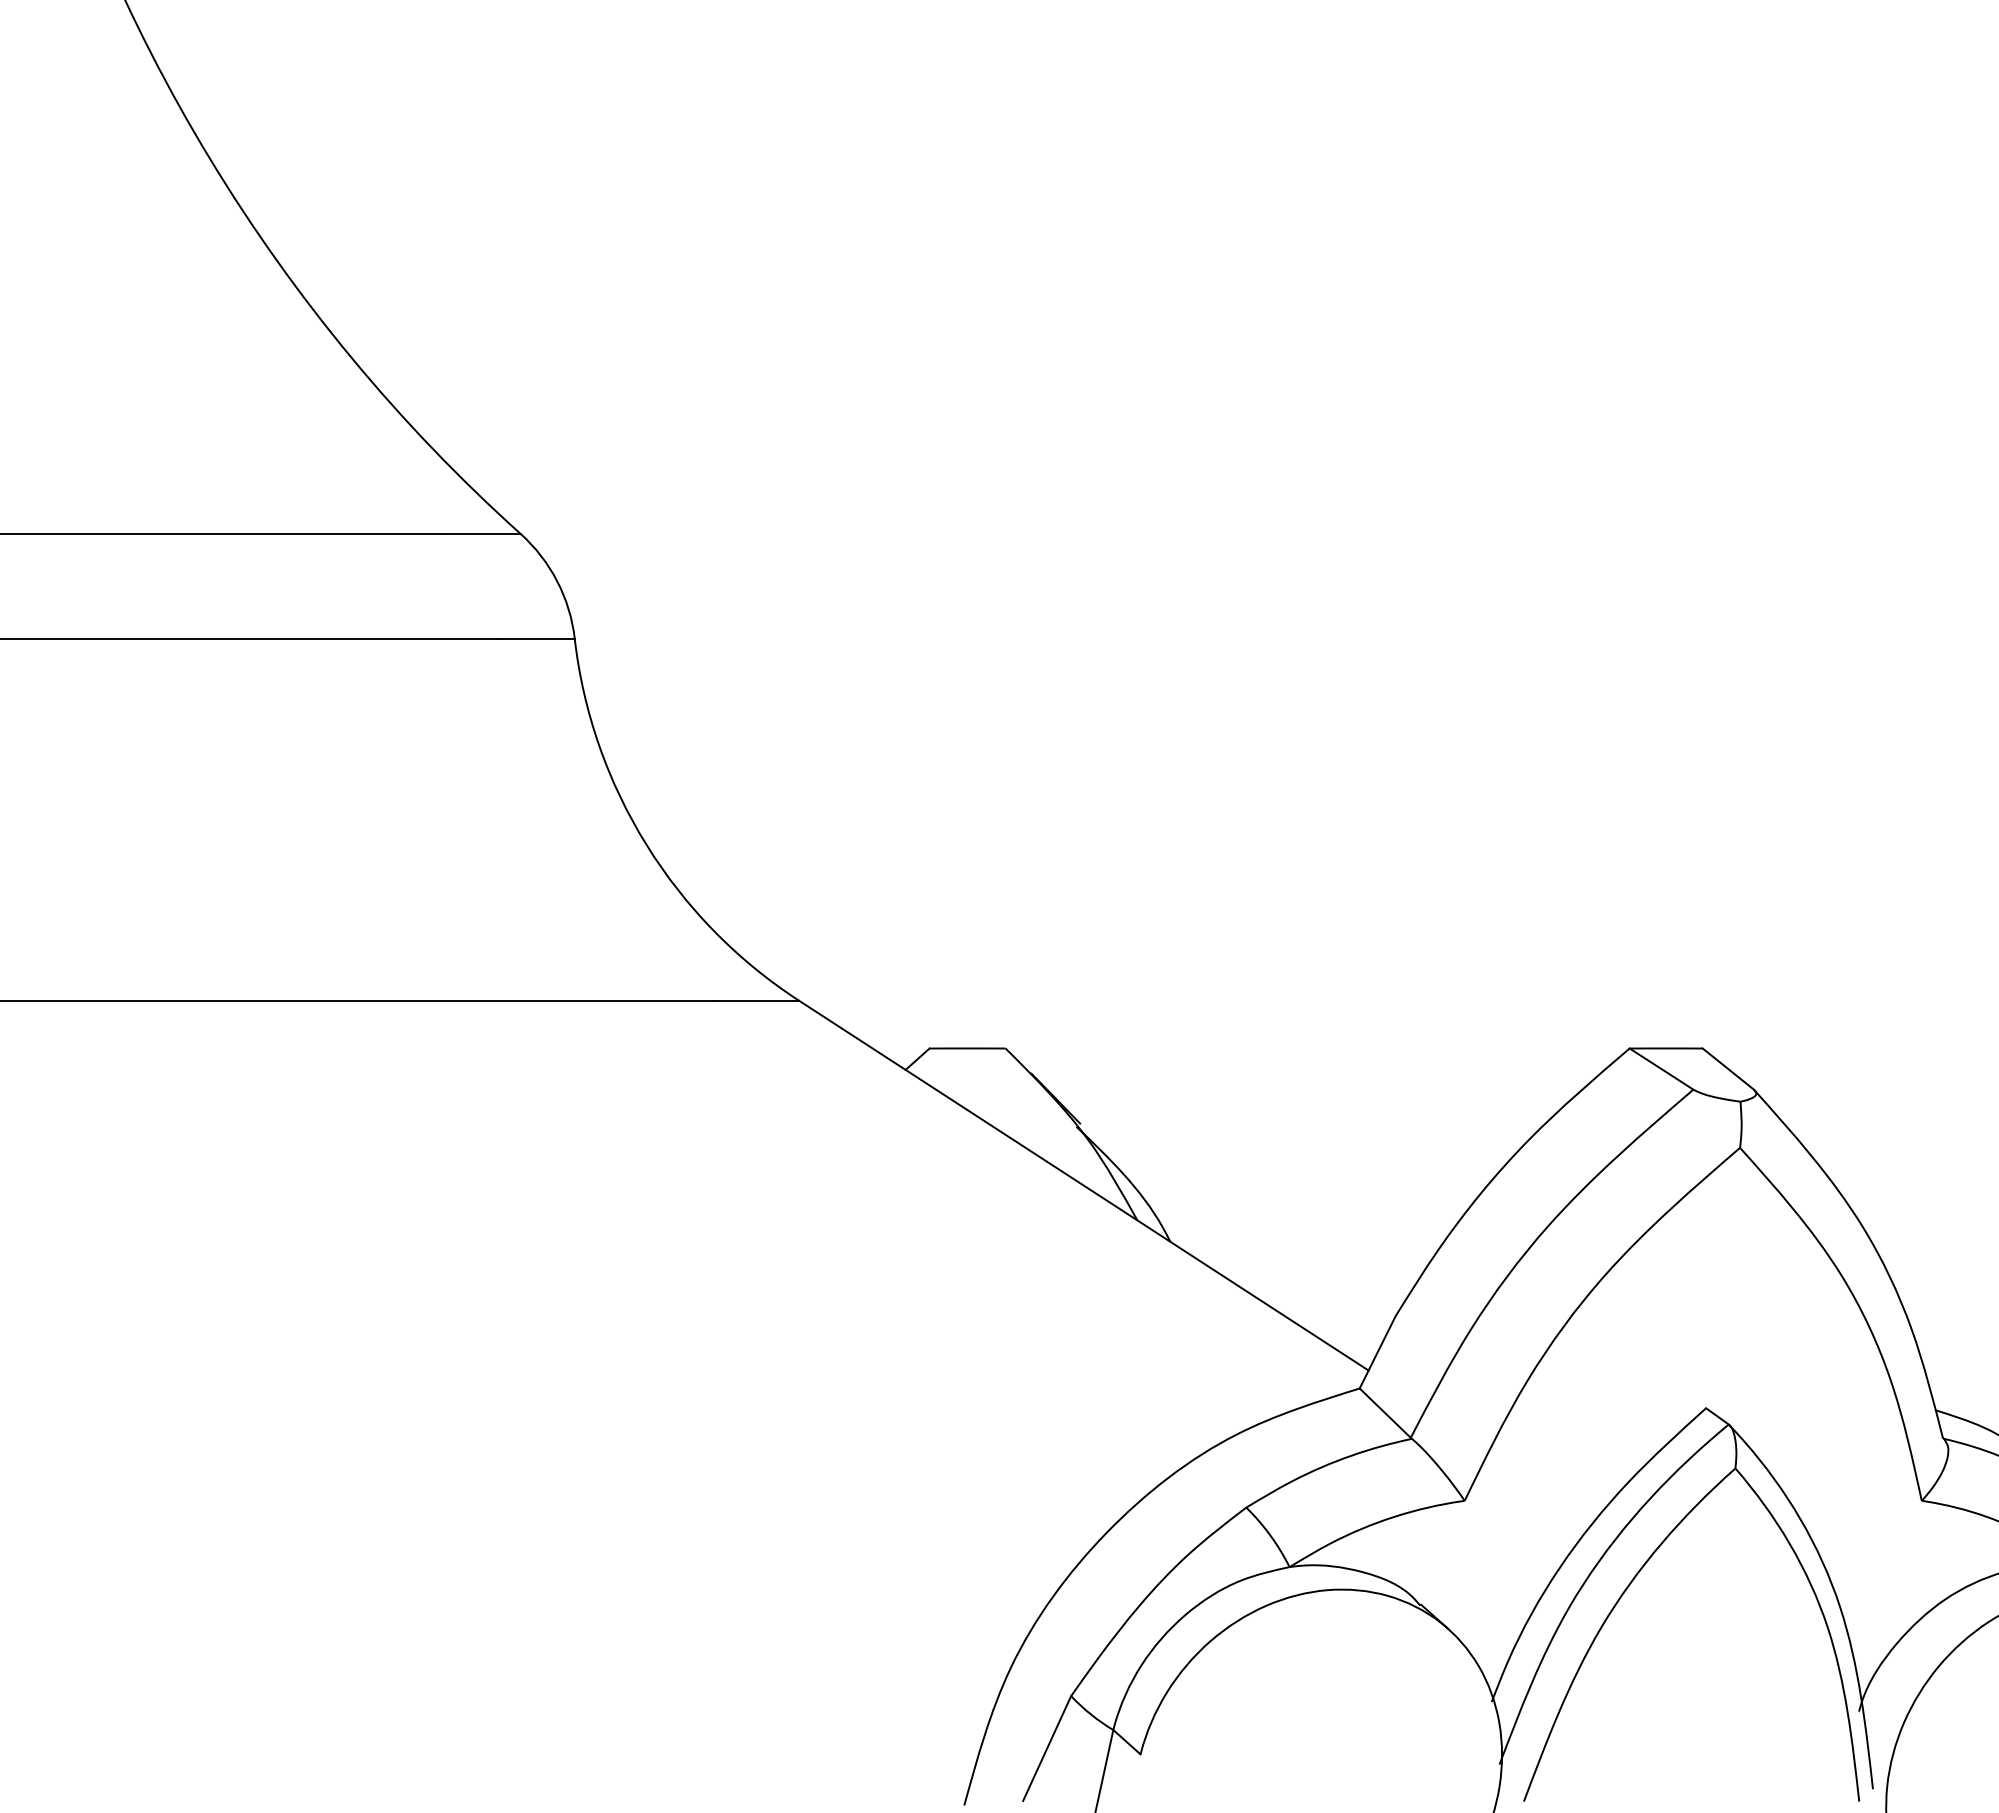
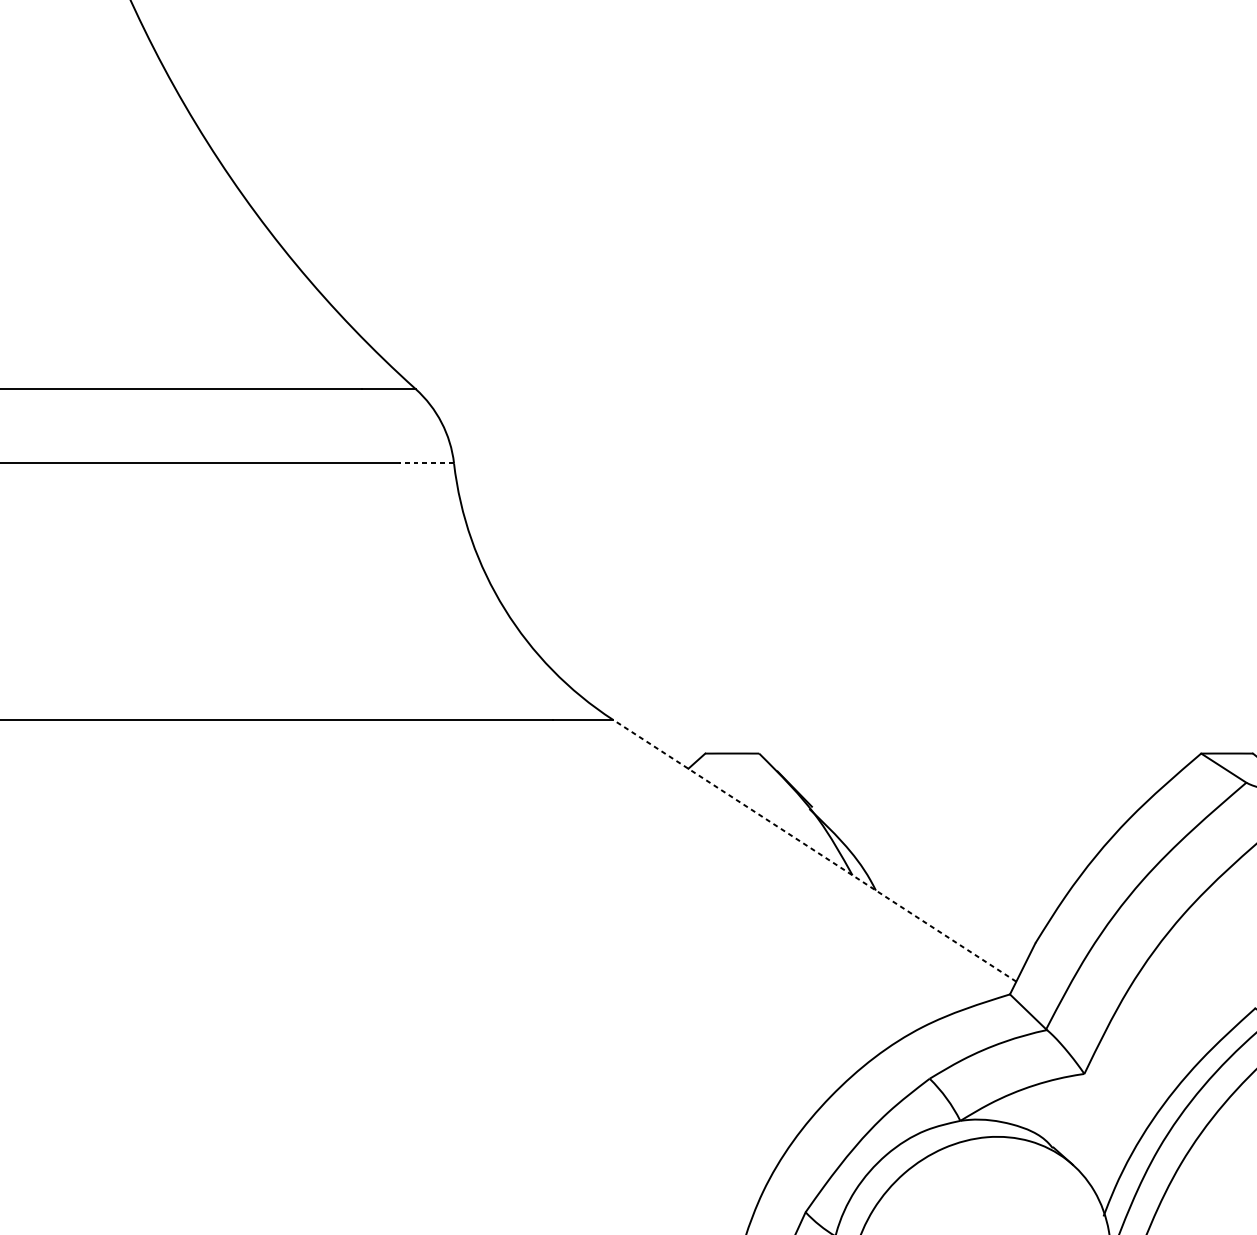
line: (536, 638) -> (426, 463), solid -> dashed
line: (1083, 1185) -> (814, 850), solid -> dashed

